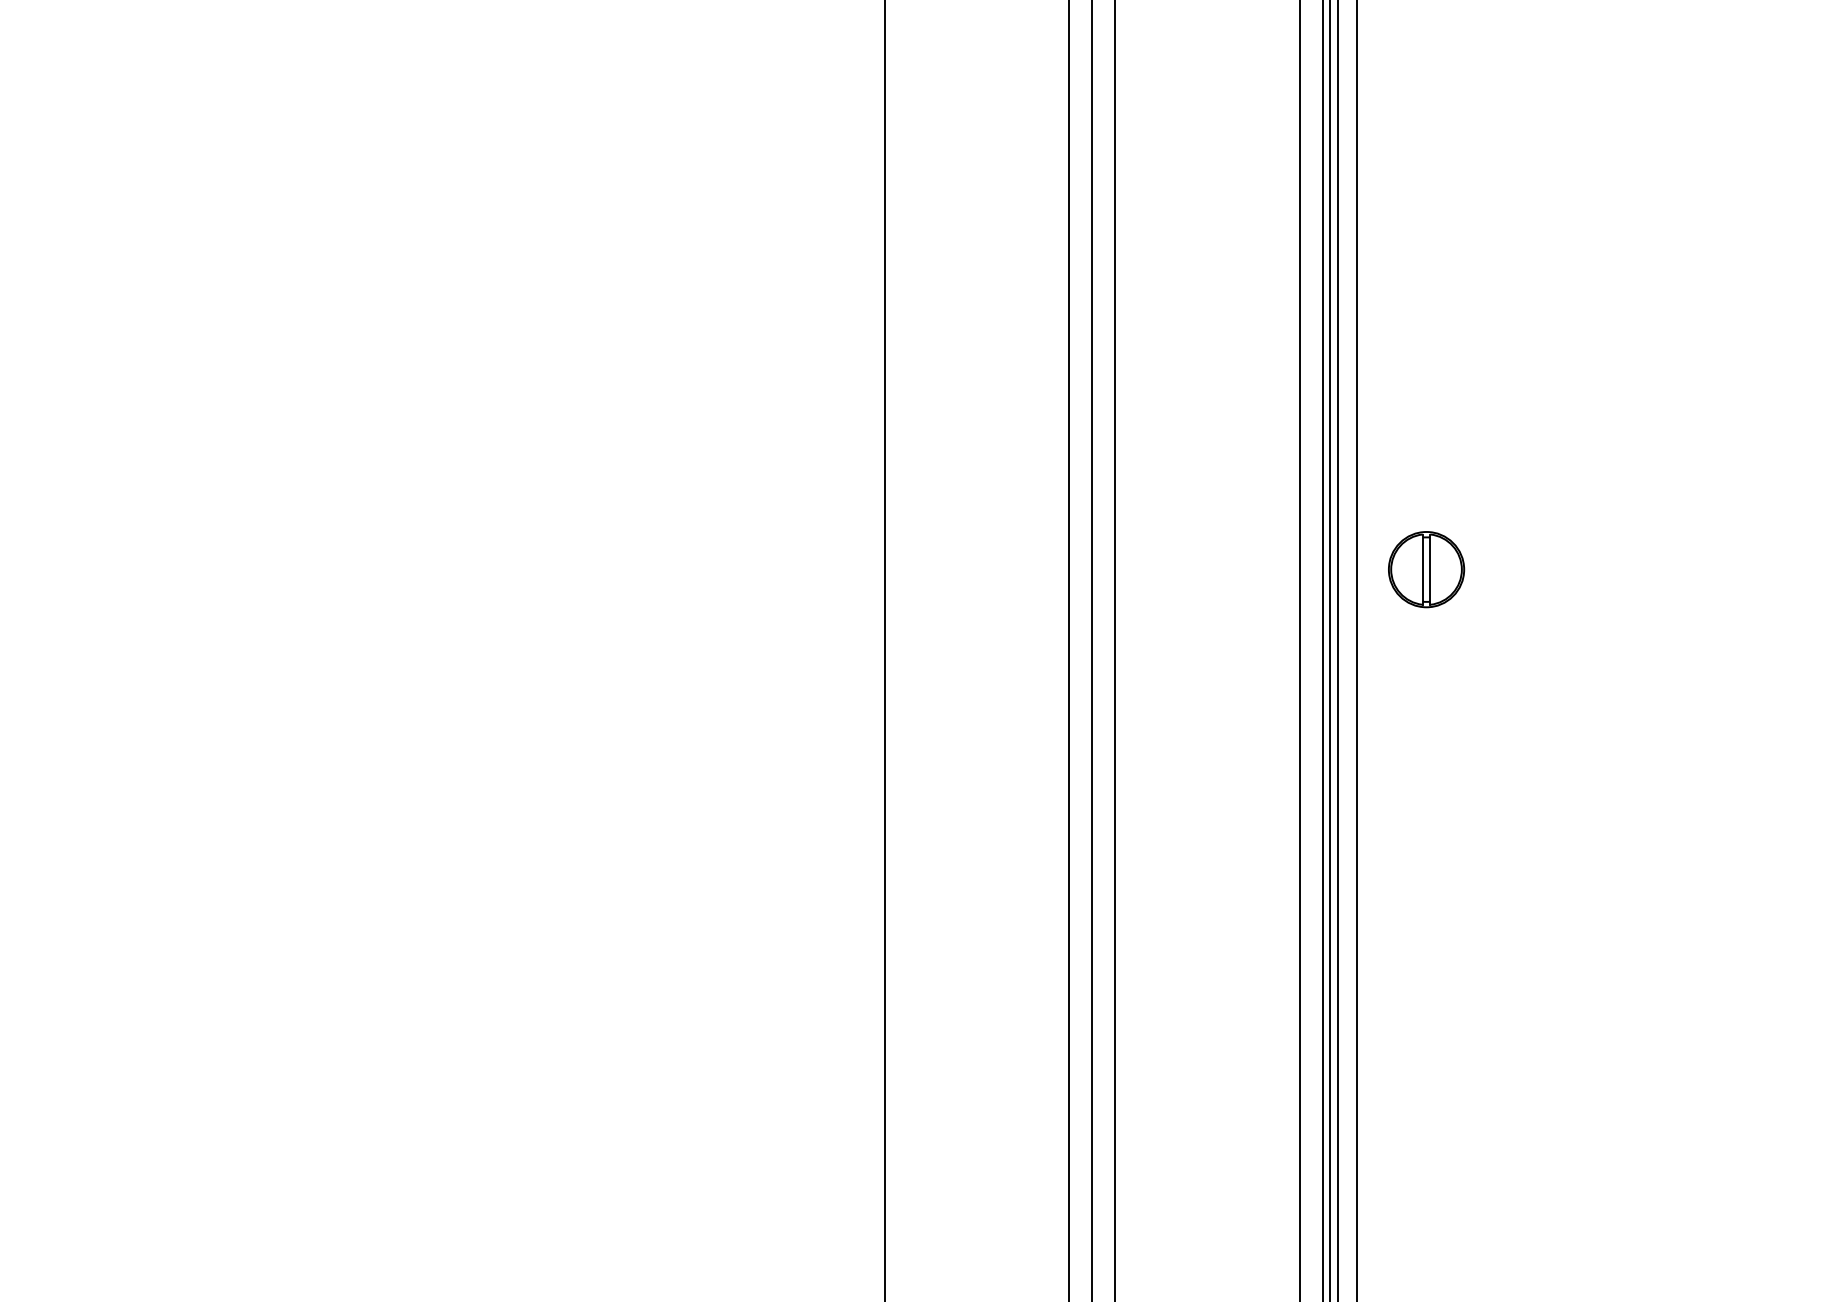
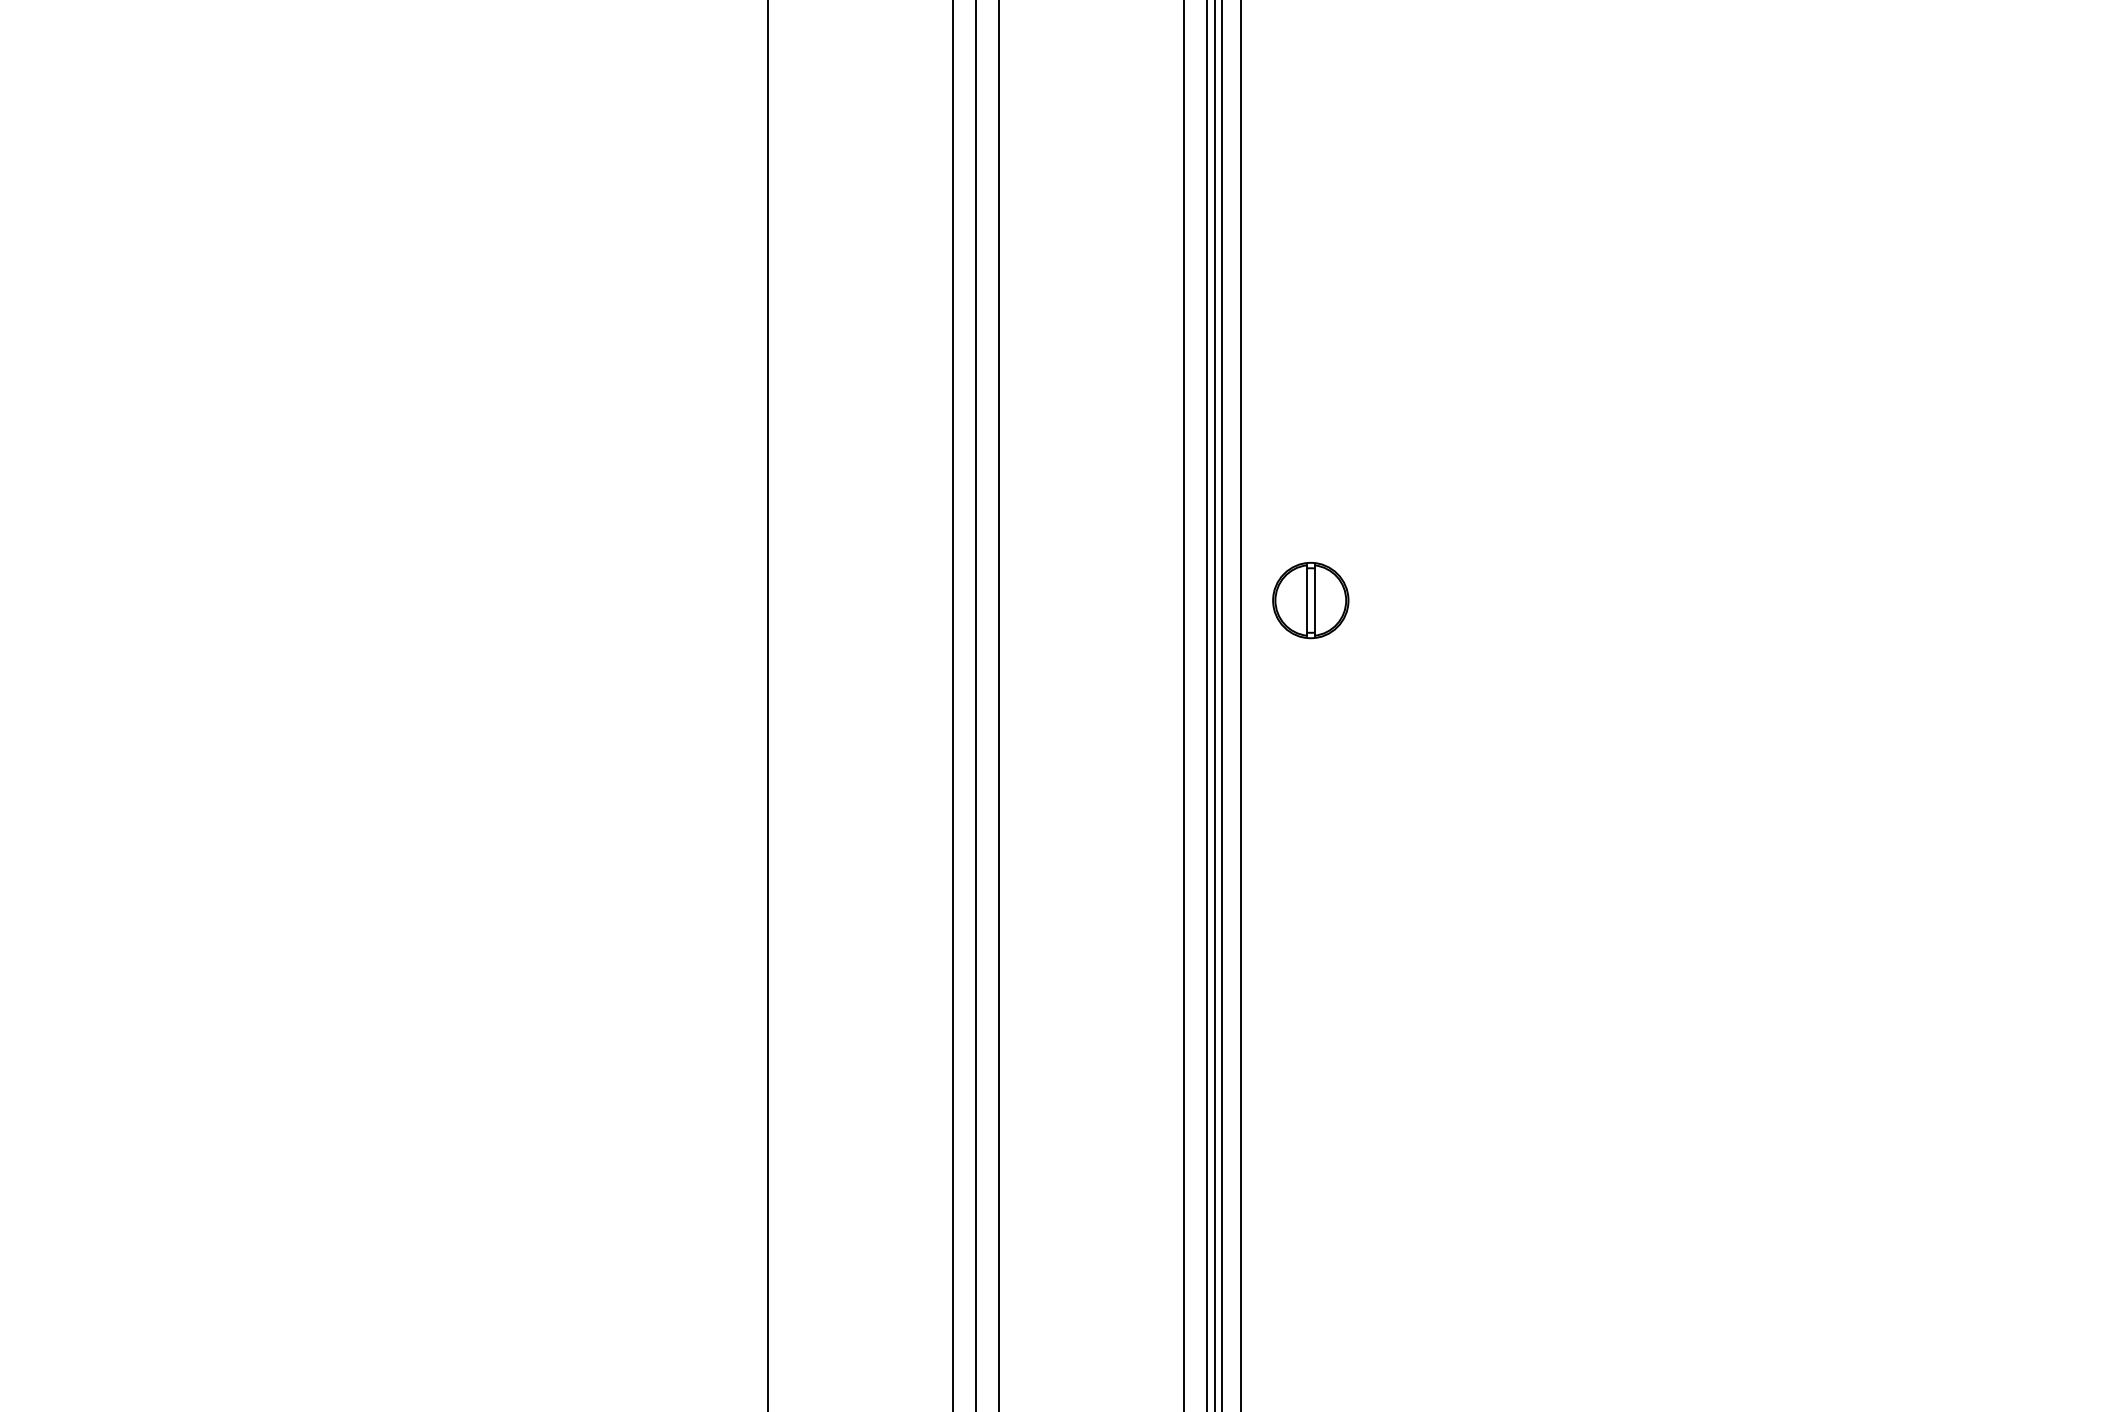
part: (1426, 569) -> (1310, 600), moved

